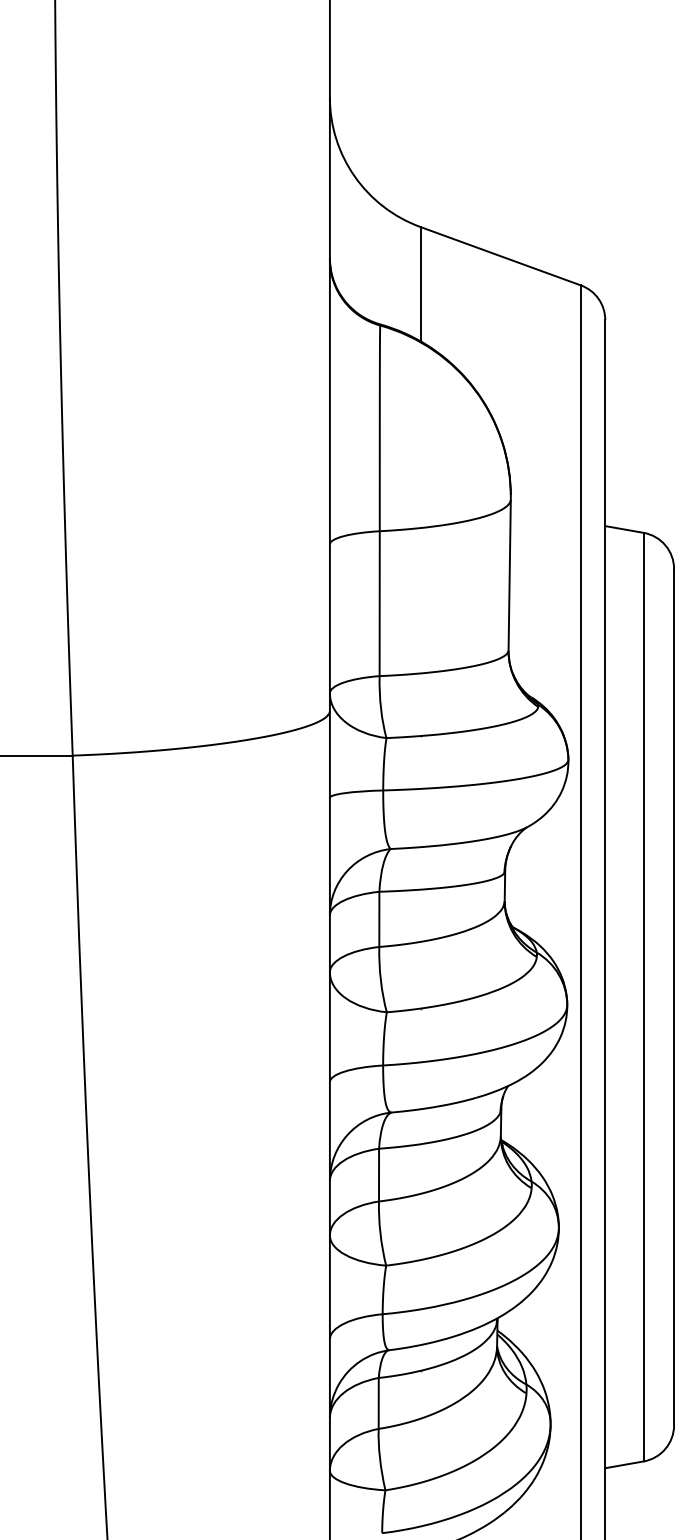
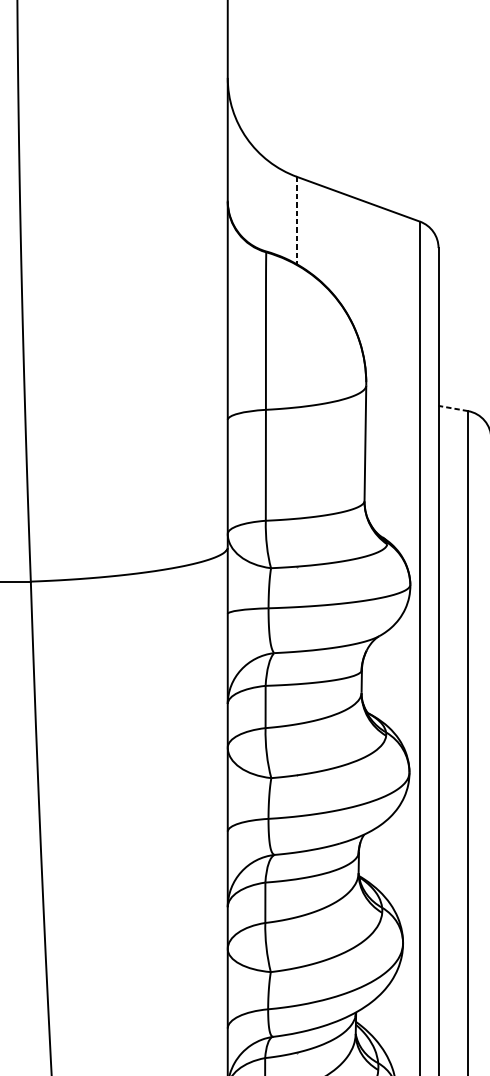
line: (420, 284) -> (297, 220), solid -> dashed
line: (624, 529) -> (453, 408), solid -> dashed

